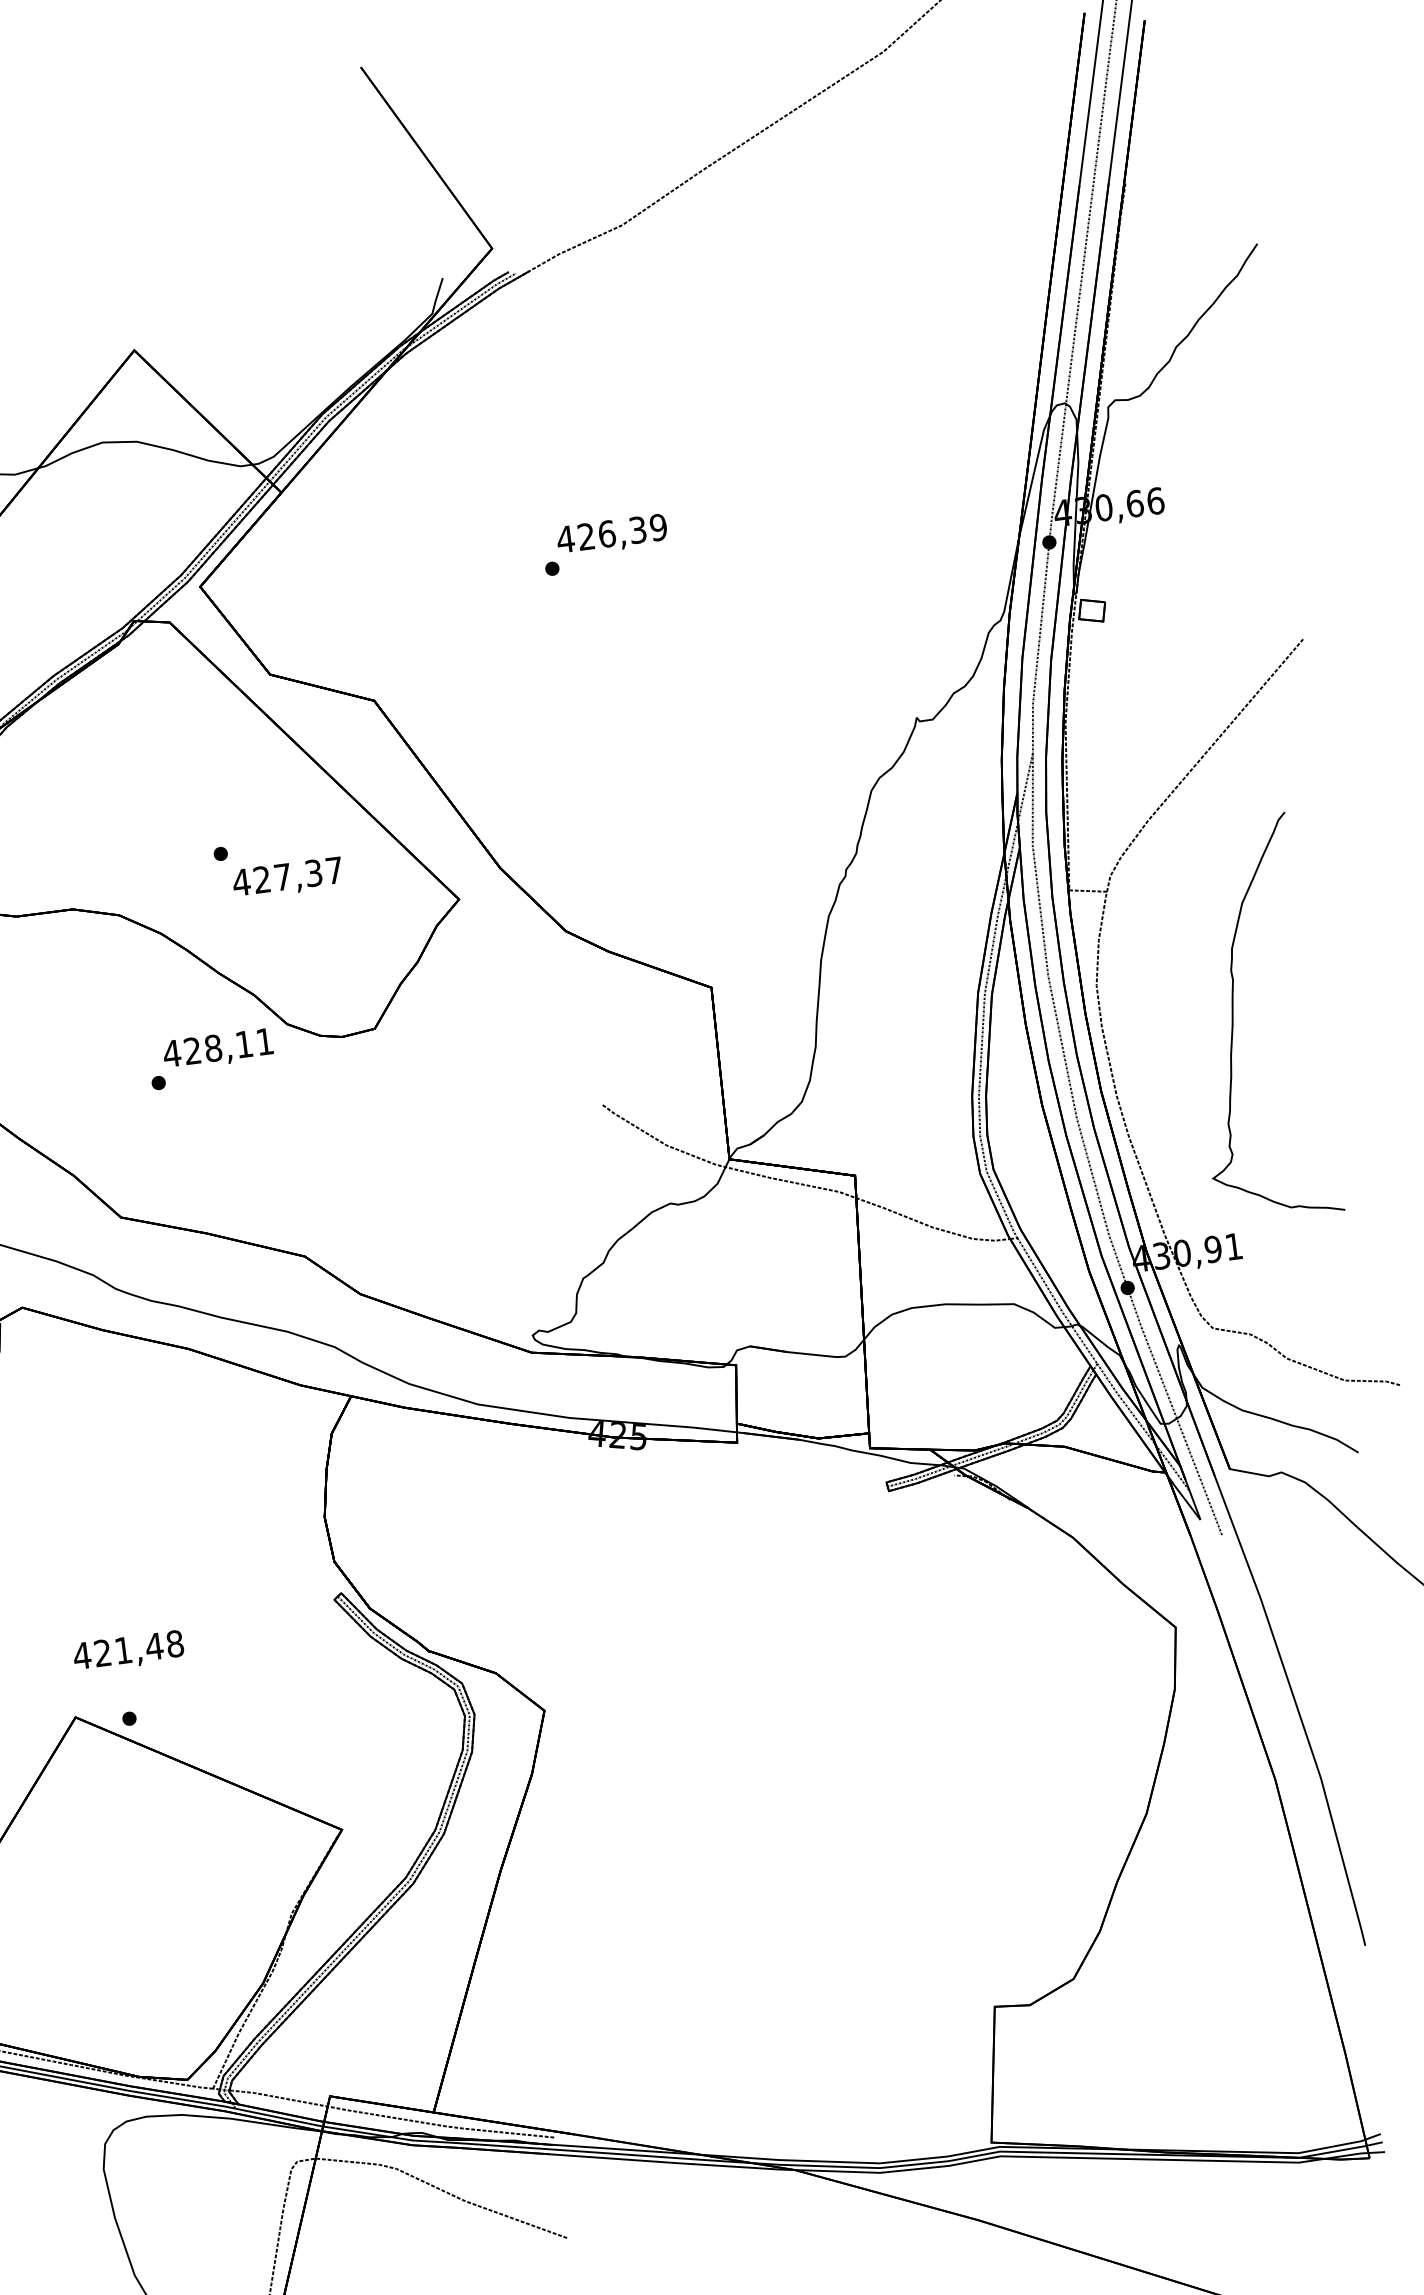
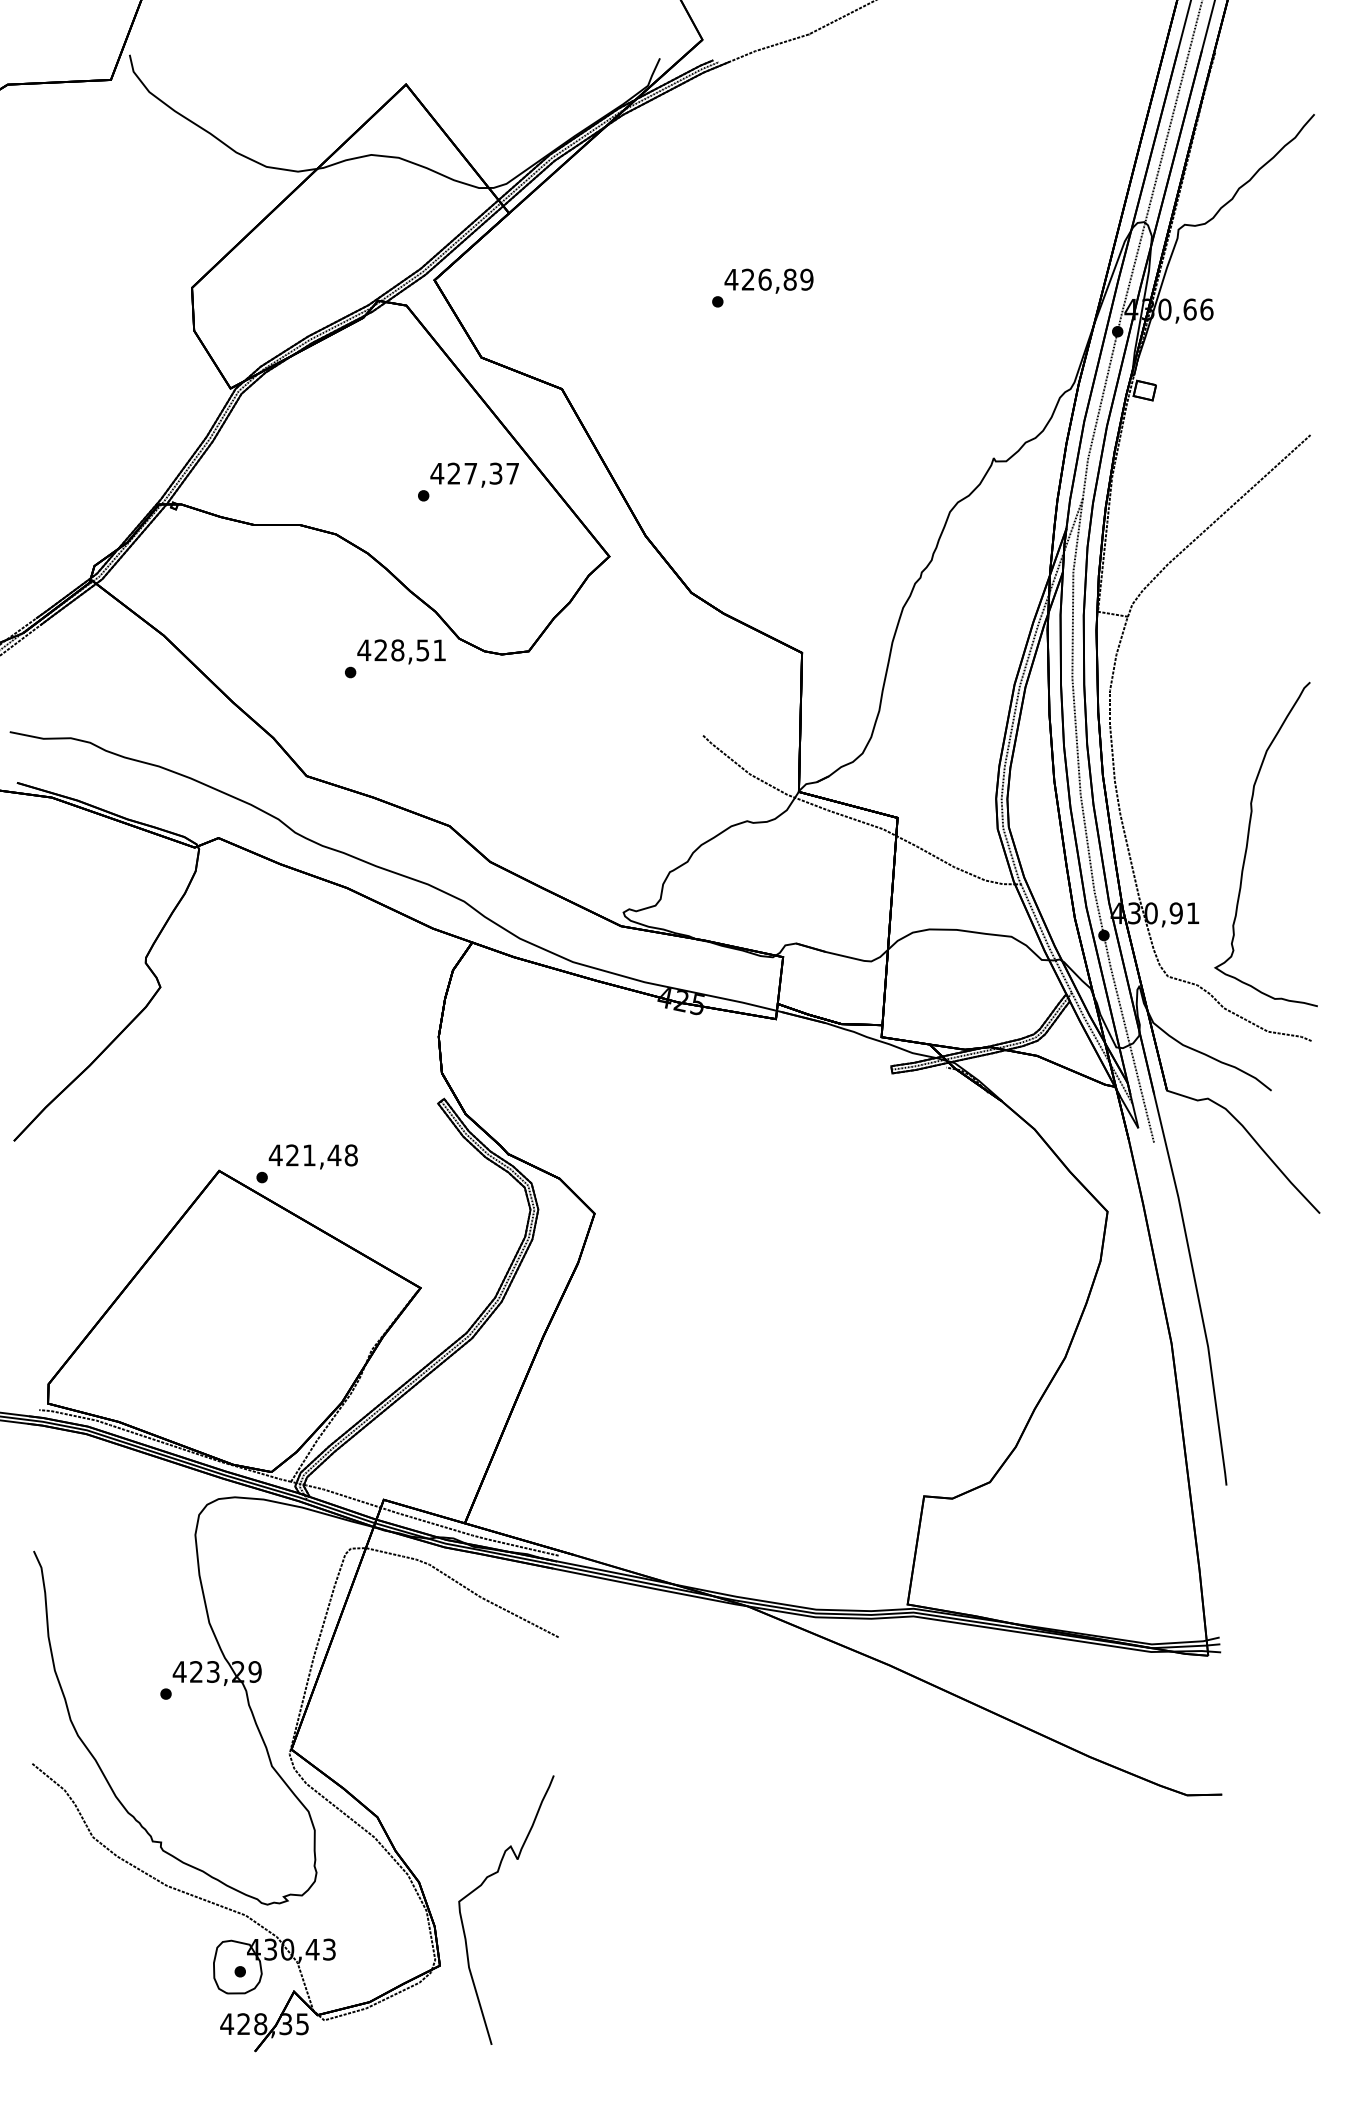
text: (637, 529) -> (789, 279), 426,39 -> 426,89
text: (287, 877) -> (474, 474), moved
curve: (1234, 1020) -> (1248, 843), moved
text: (243, 1044) -> (422, 650), 428,11 -> 428,51
text: (127, 1651) -> (312, 1156), moved

